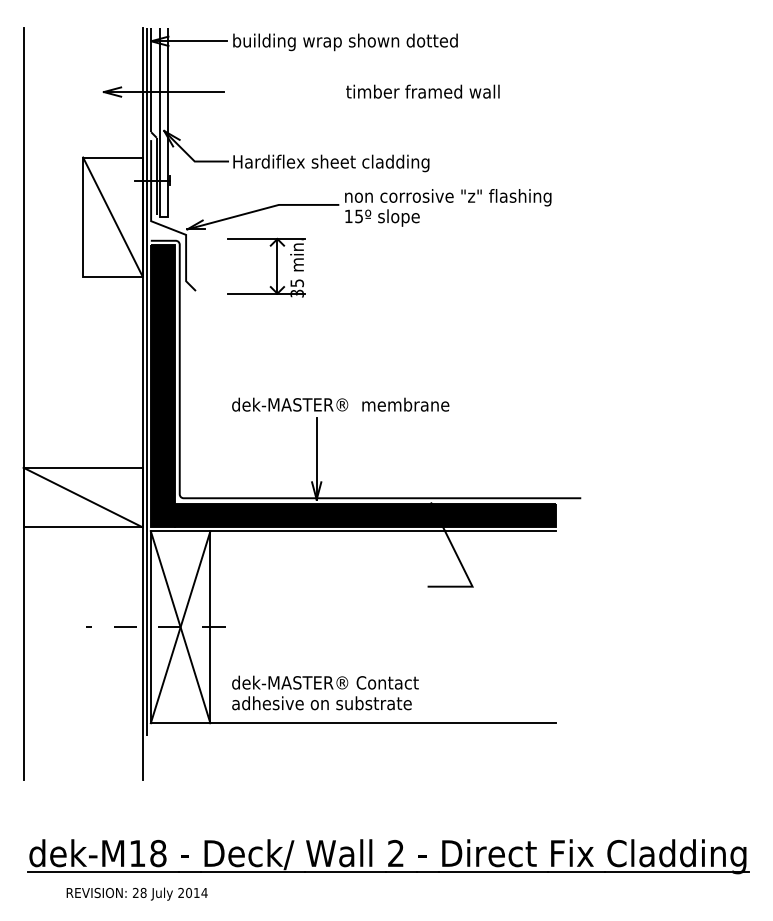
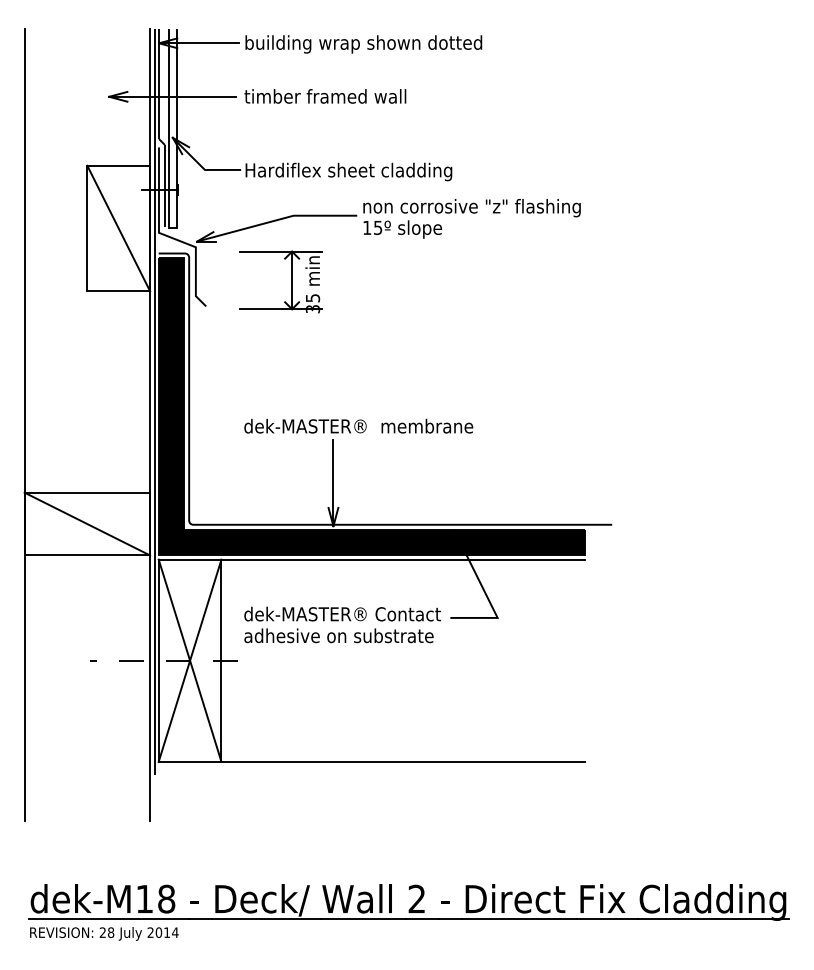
text: (423, 91) -> (325, 96), moved
text: (325, 692) -> (342, 624), moved
text: (137, 893) -> (104, 933), moved

